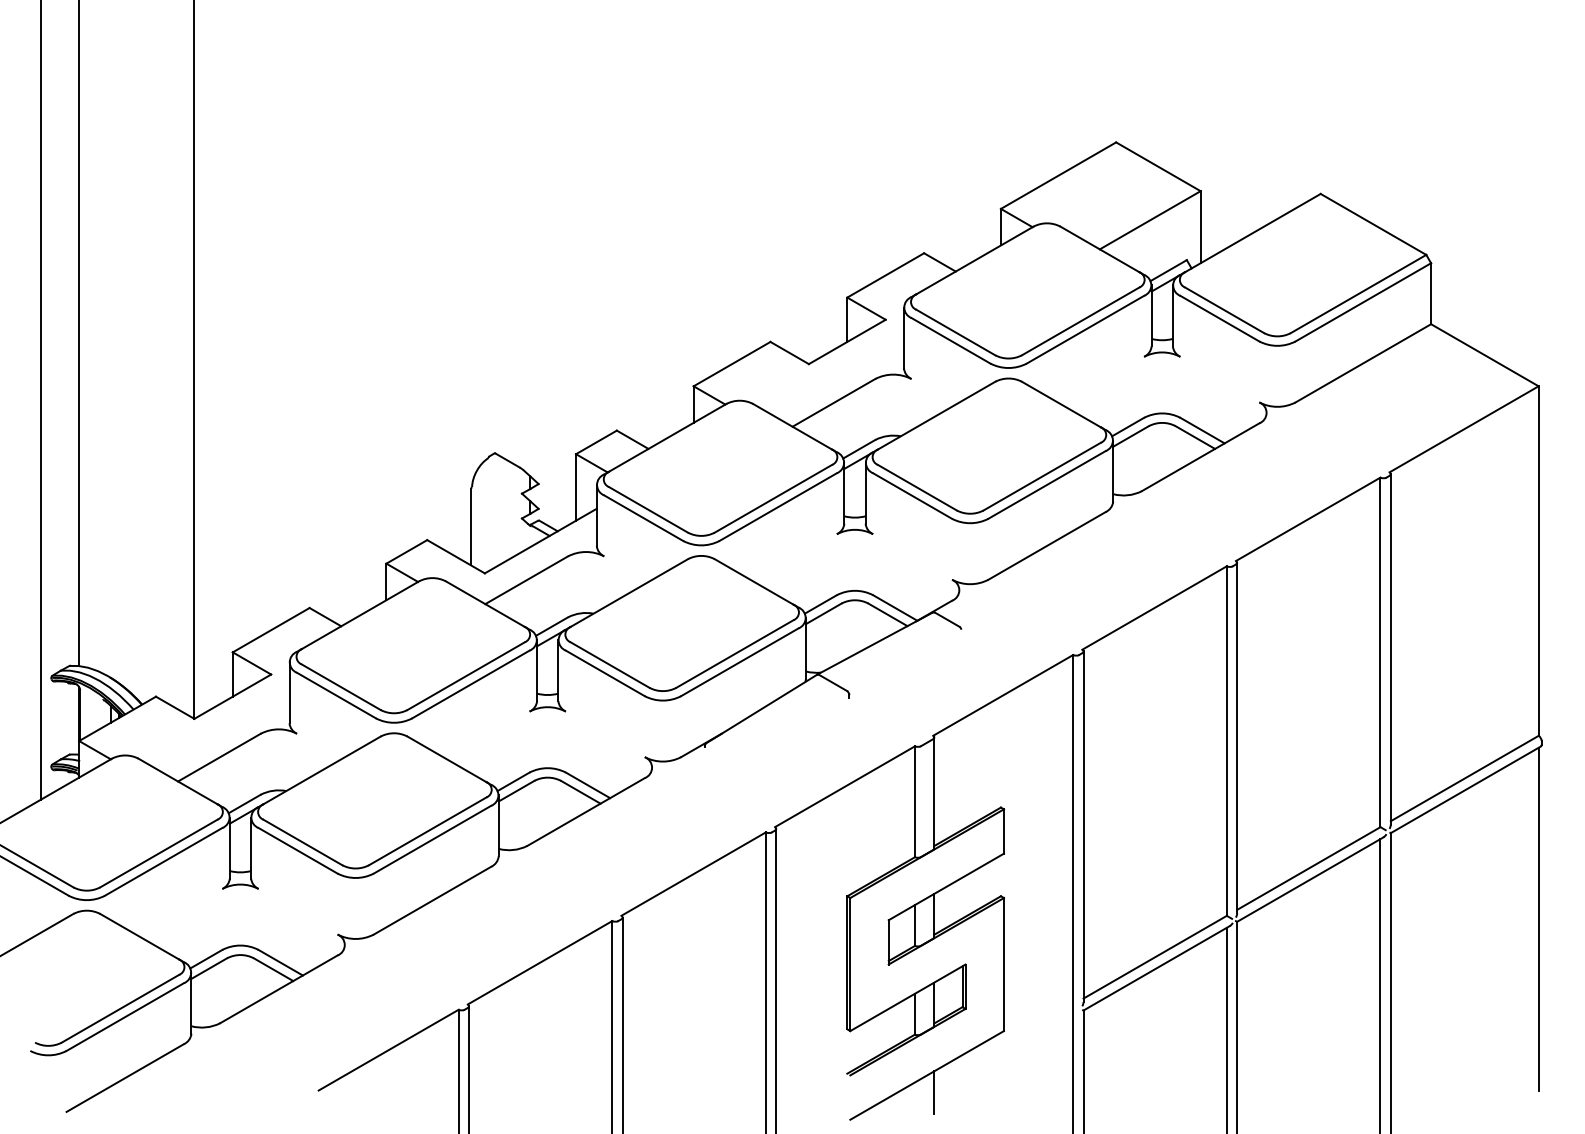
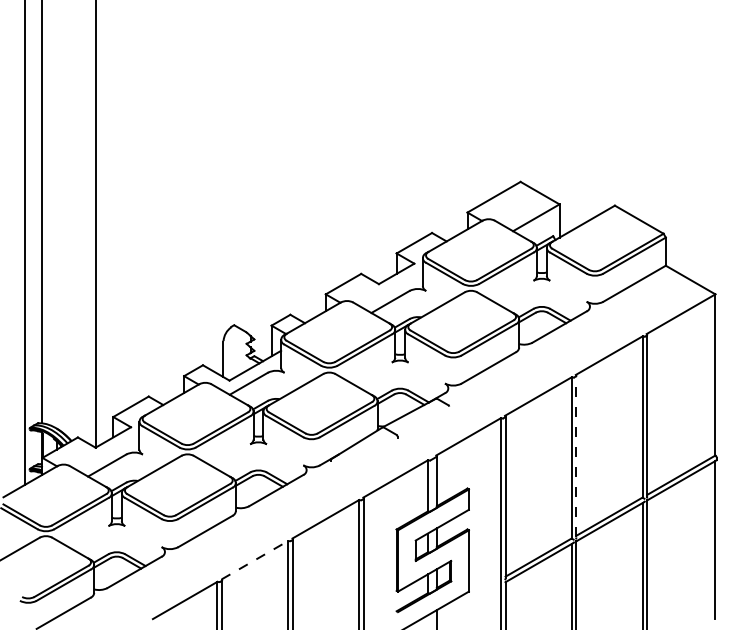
line: (1237, 737) -> (576, 456), solid -> dashed
line: (541, 961) -> (255, 559), solid -> dashed

